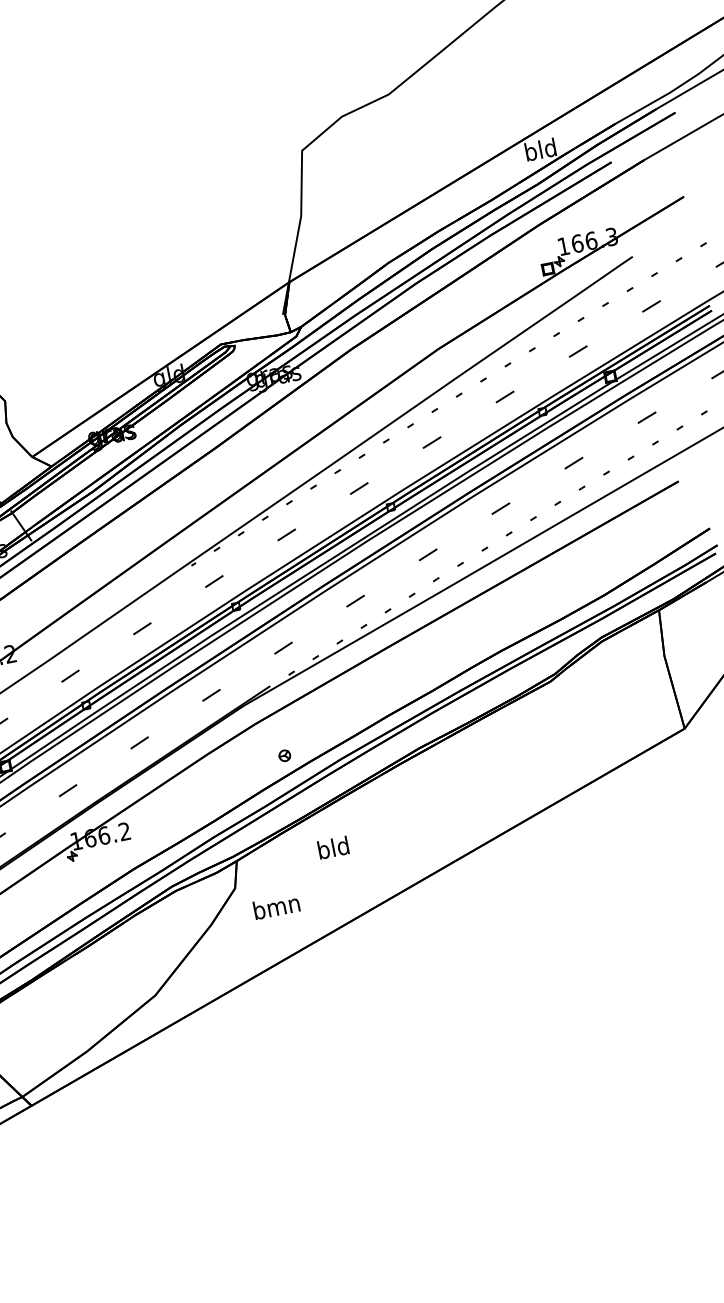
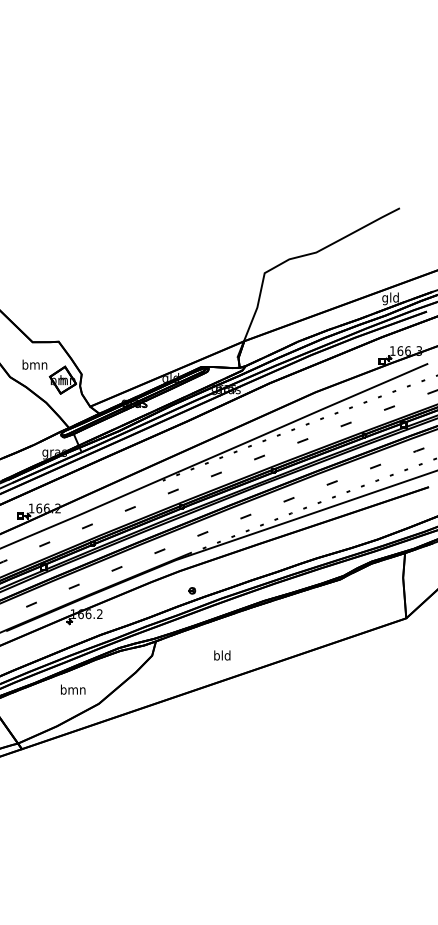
text: (531, 153) -> (385, 298), bld -> gld
text: (333, 847) -> (222, 655), moved
text: (277, 906) -> (73, 689), moved

